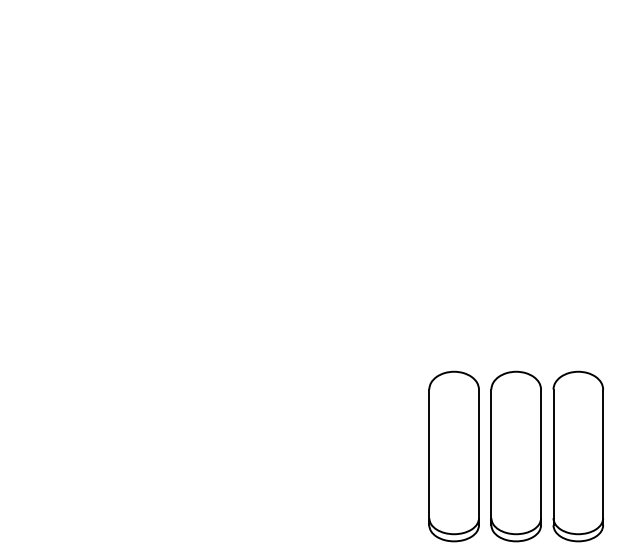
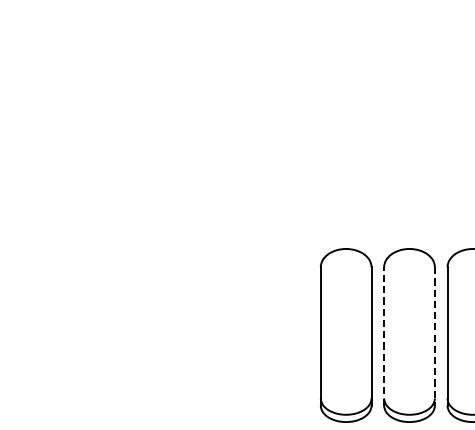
line: (491, 457) -> (384, 336), solid -> dashed
line: (541, 457) -> (435, 336), solid -> dashed

